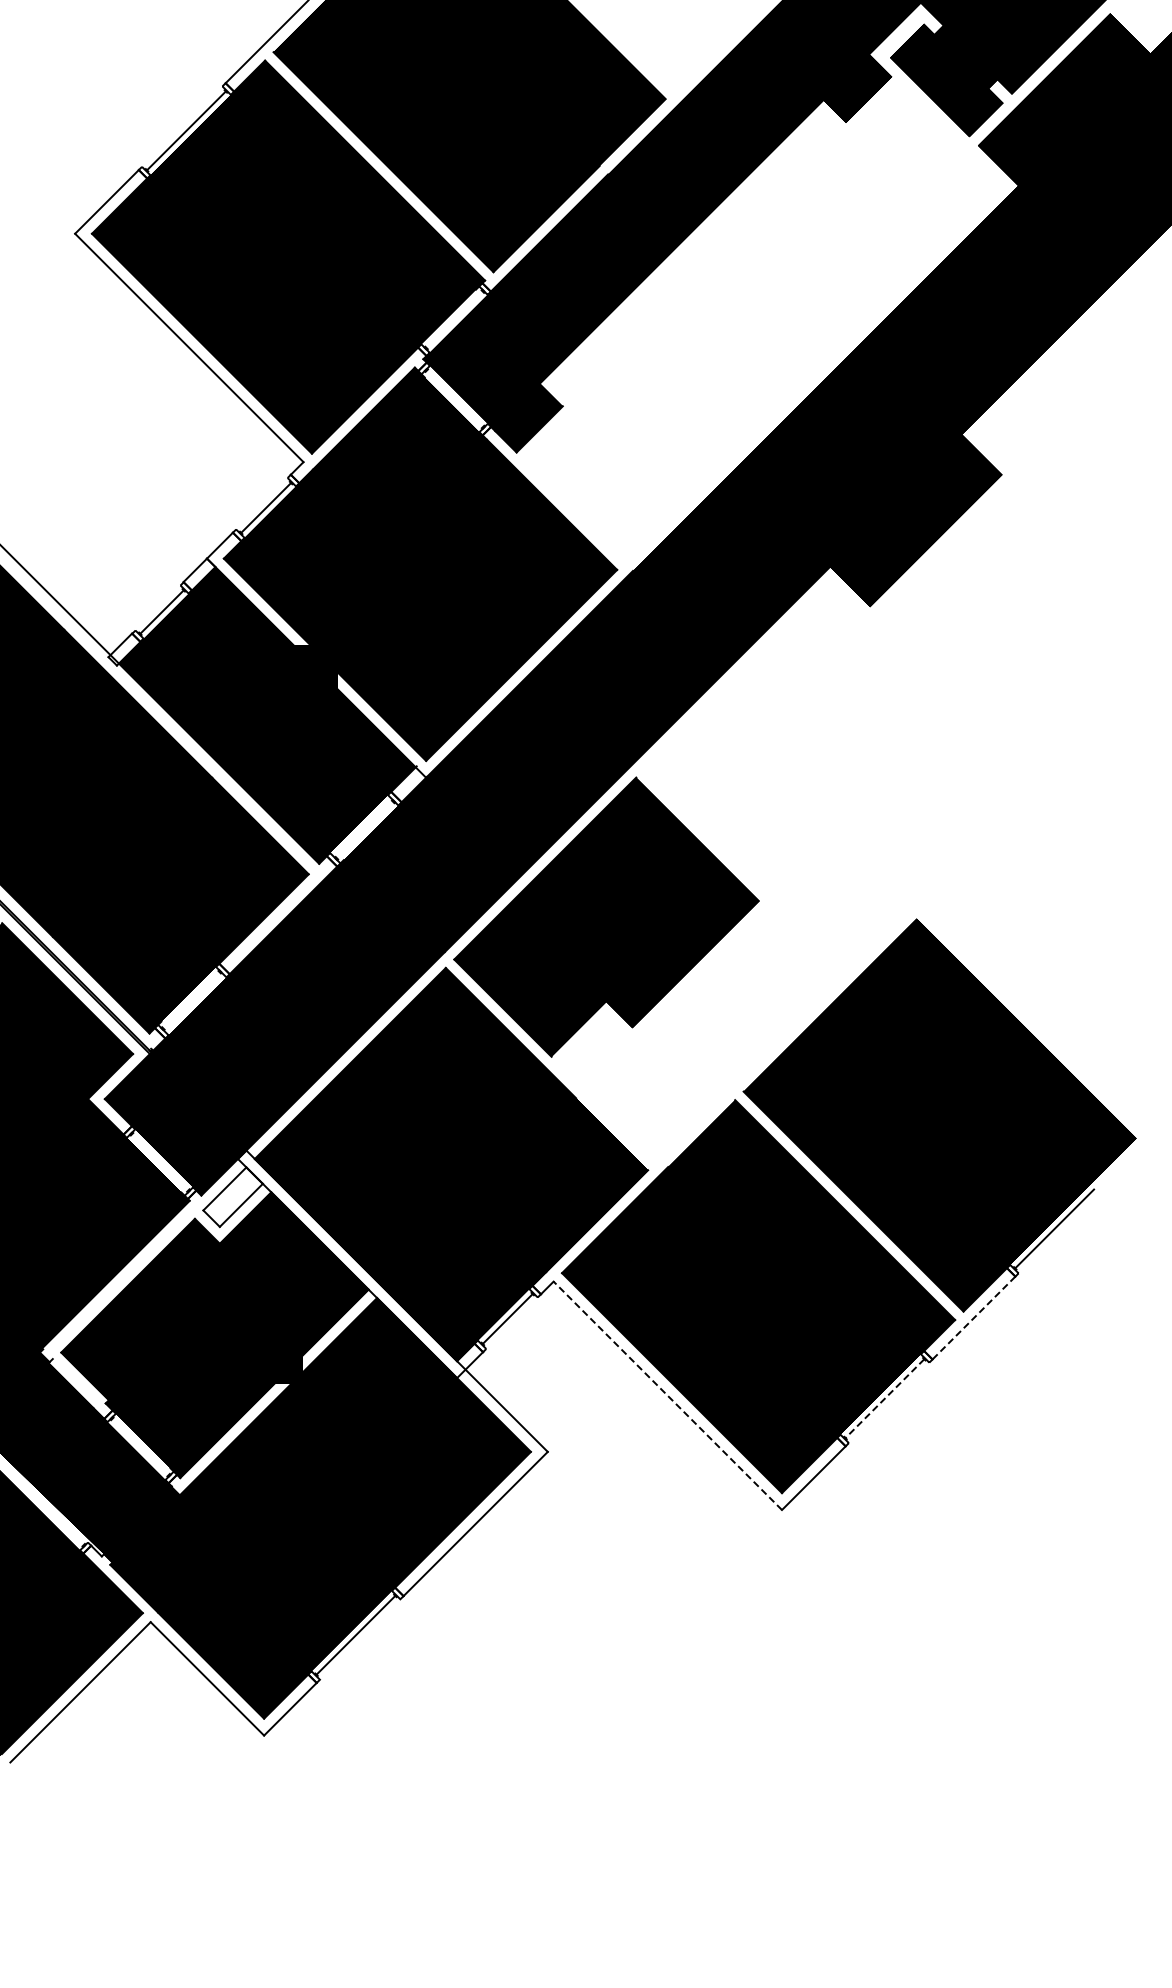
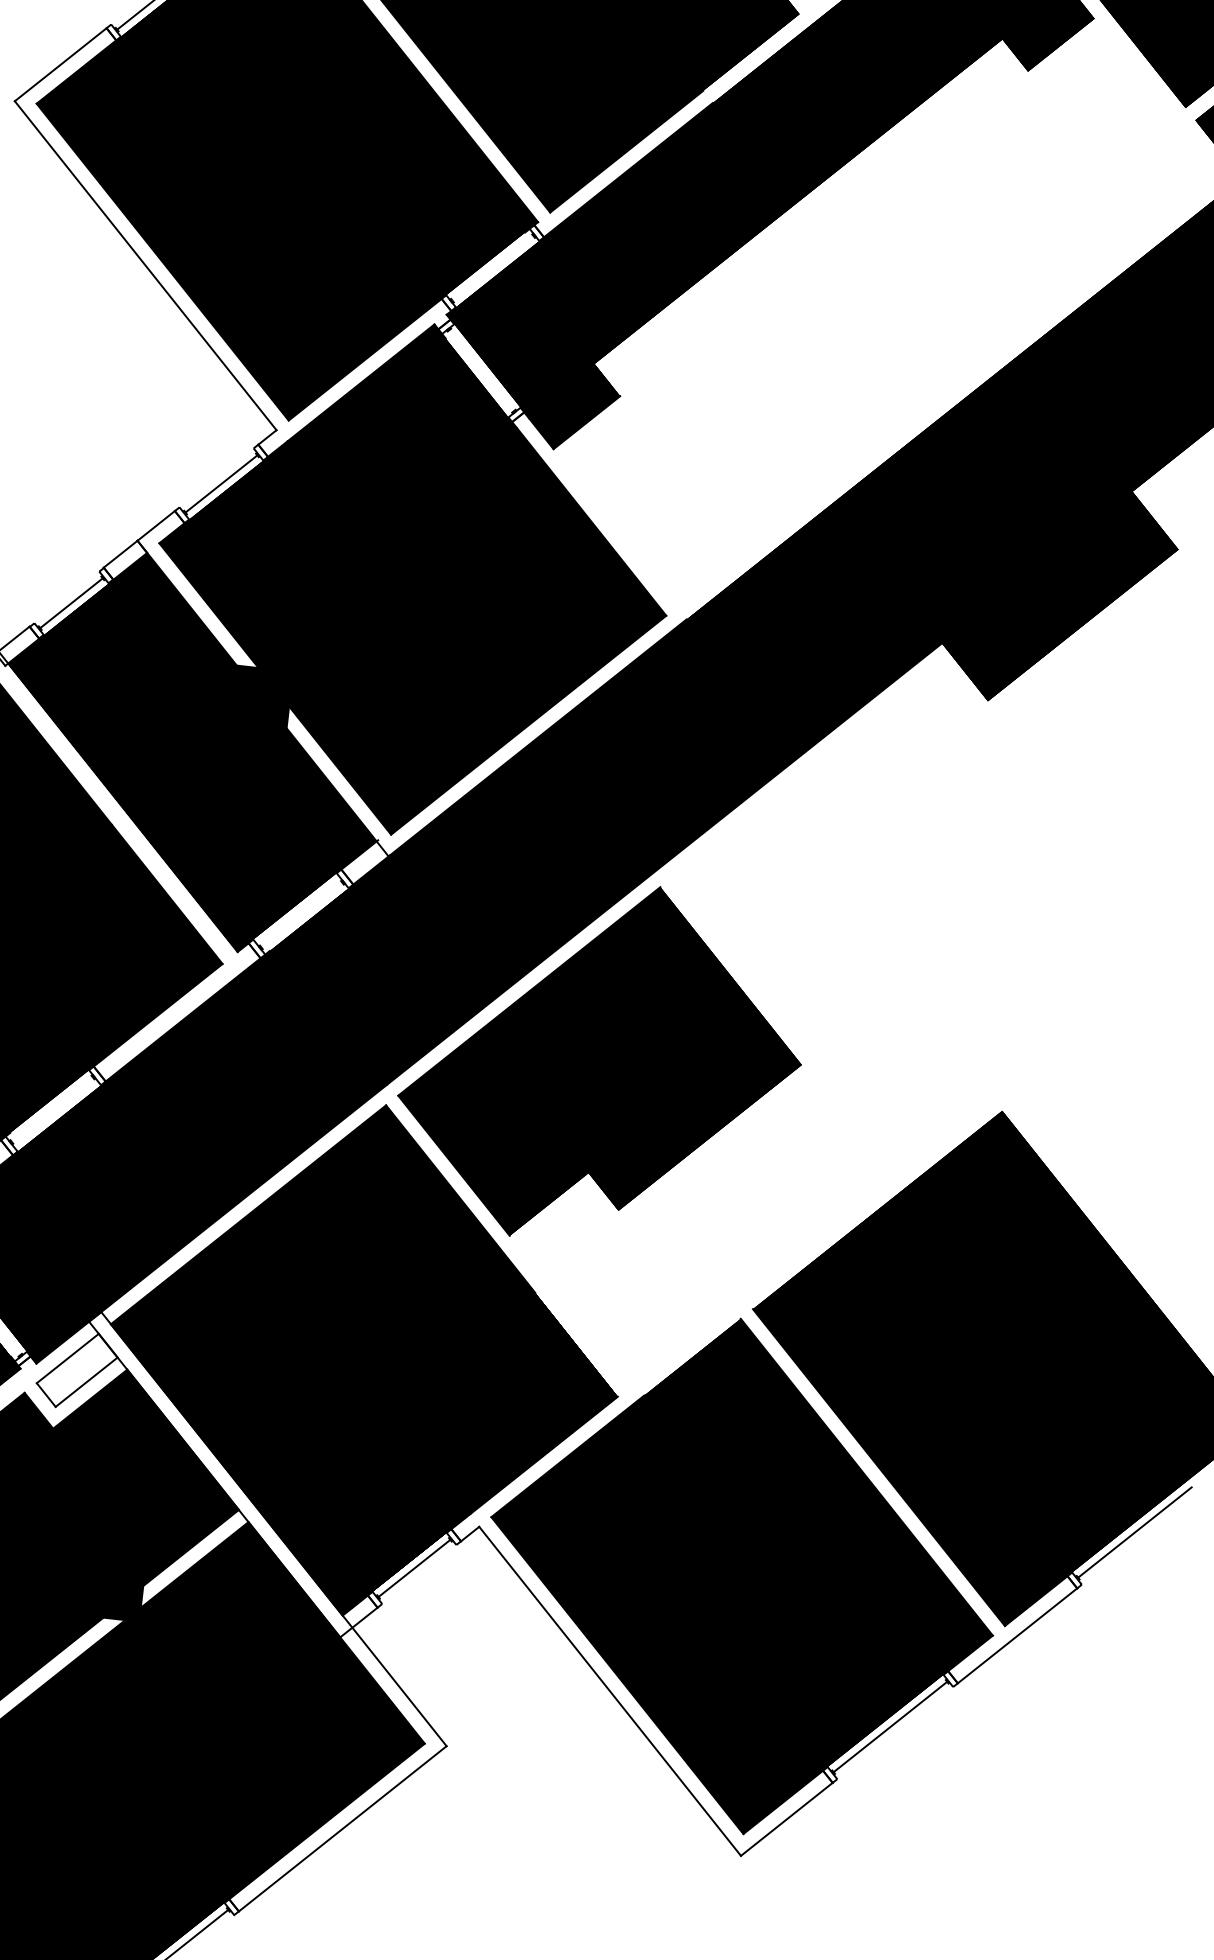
line: (973, 1318) -> (1016, 1636), dashed -> solid
line: (667, 1395) -> (609, 1690), dashed -> solid
line: (884, 1398) -> (889, 1726), dashed -> solid

